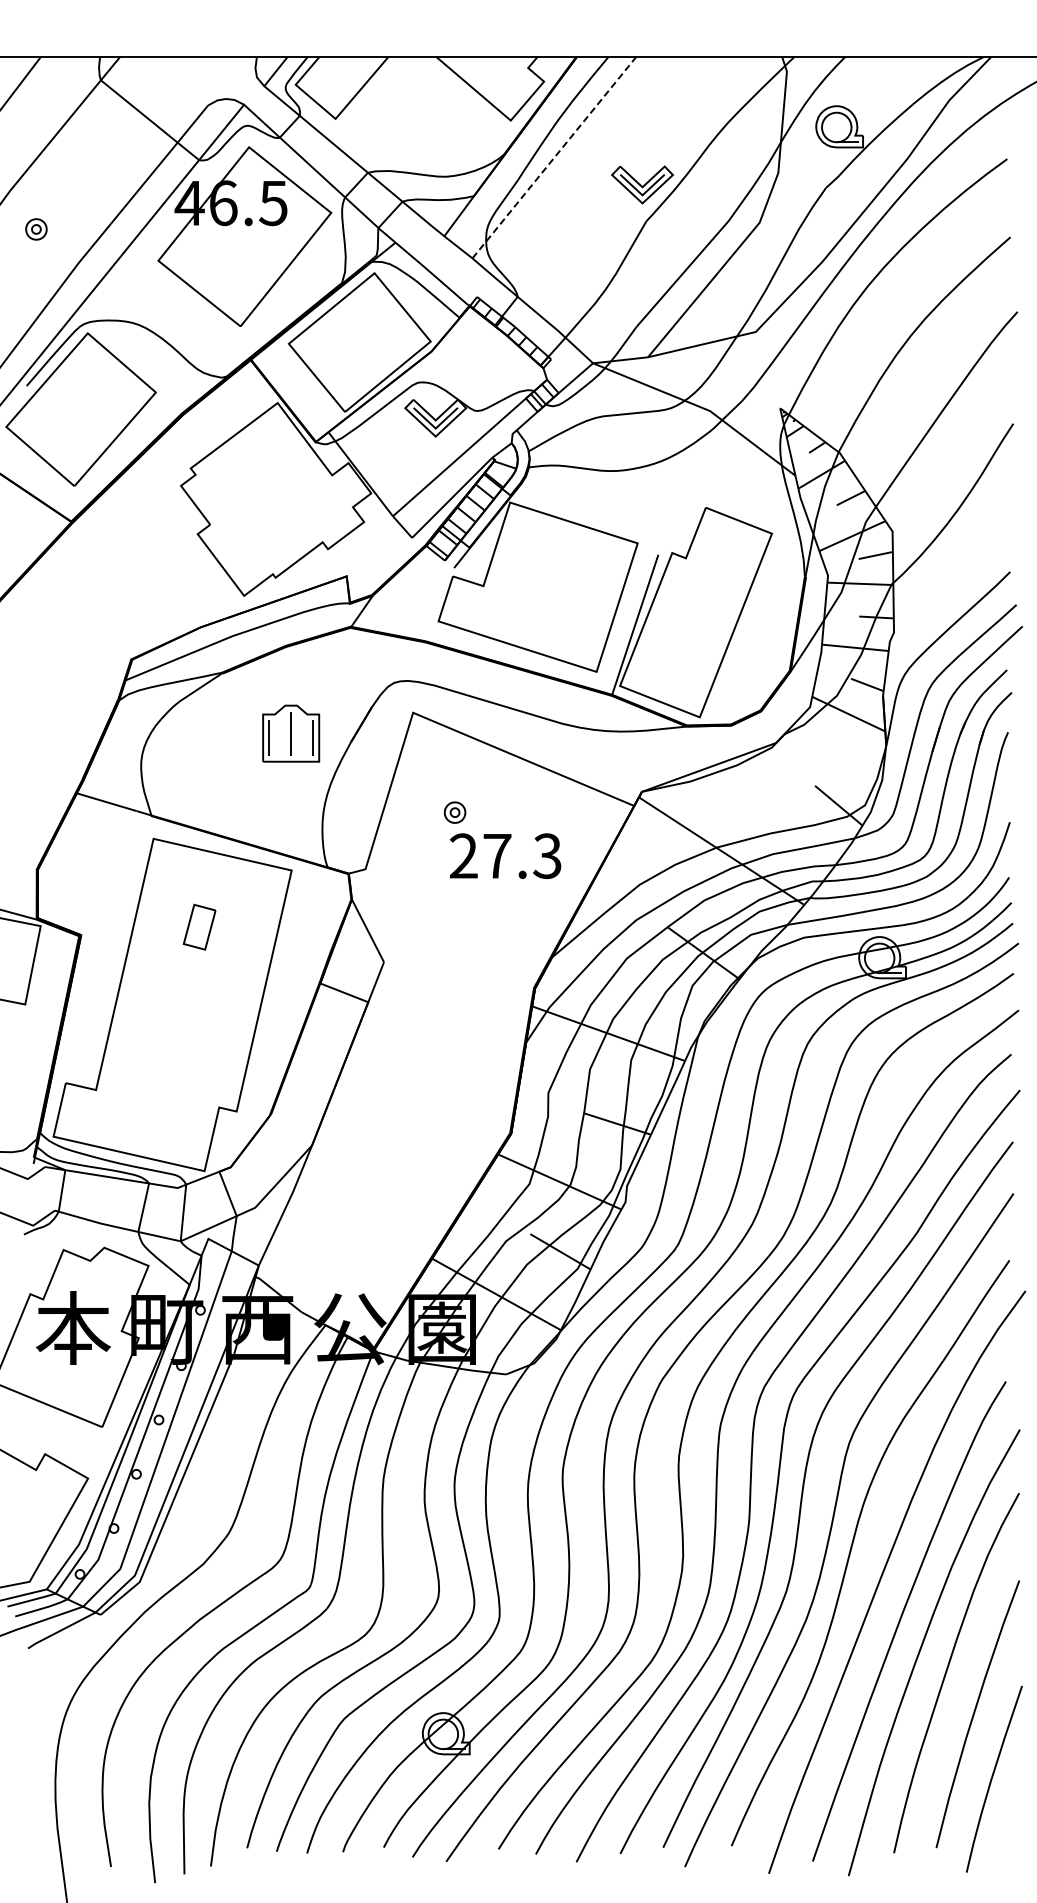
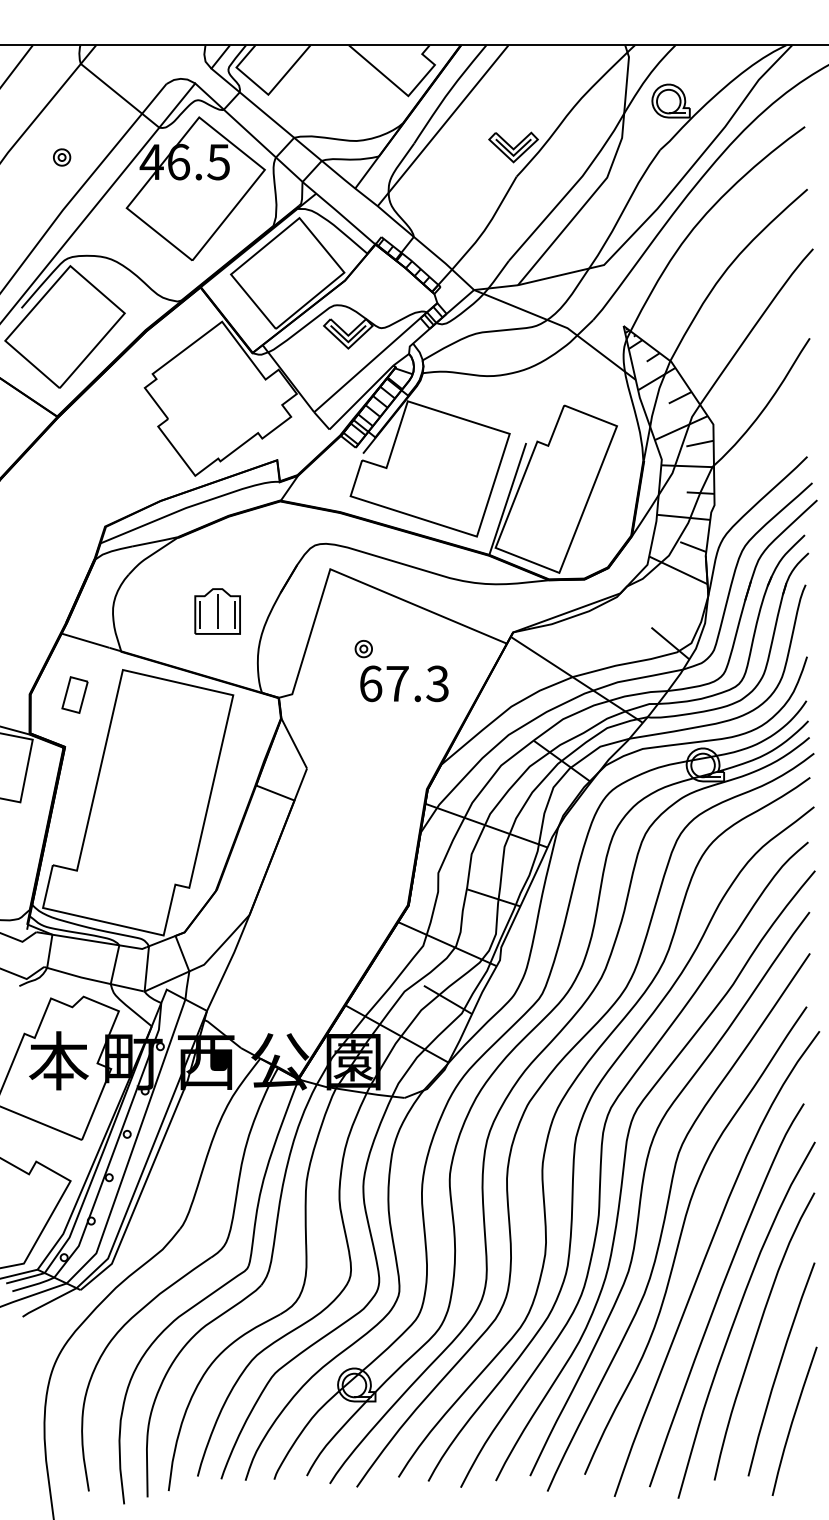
line: (554, 157) -> (443, 125), dashed -> solid
part: (36, 229) -> (62, 157), moved
part: (291, 733) -> (217, 611), moved
text: (464, 856) -> (371, 684), 27.3 -> 67.3
part: (199, 926) -> (74, 694), moved

